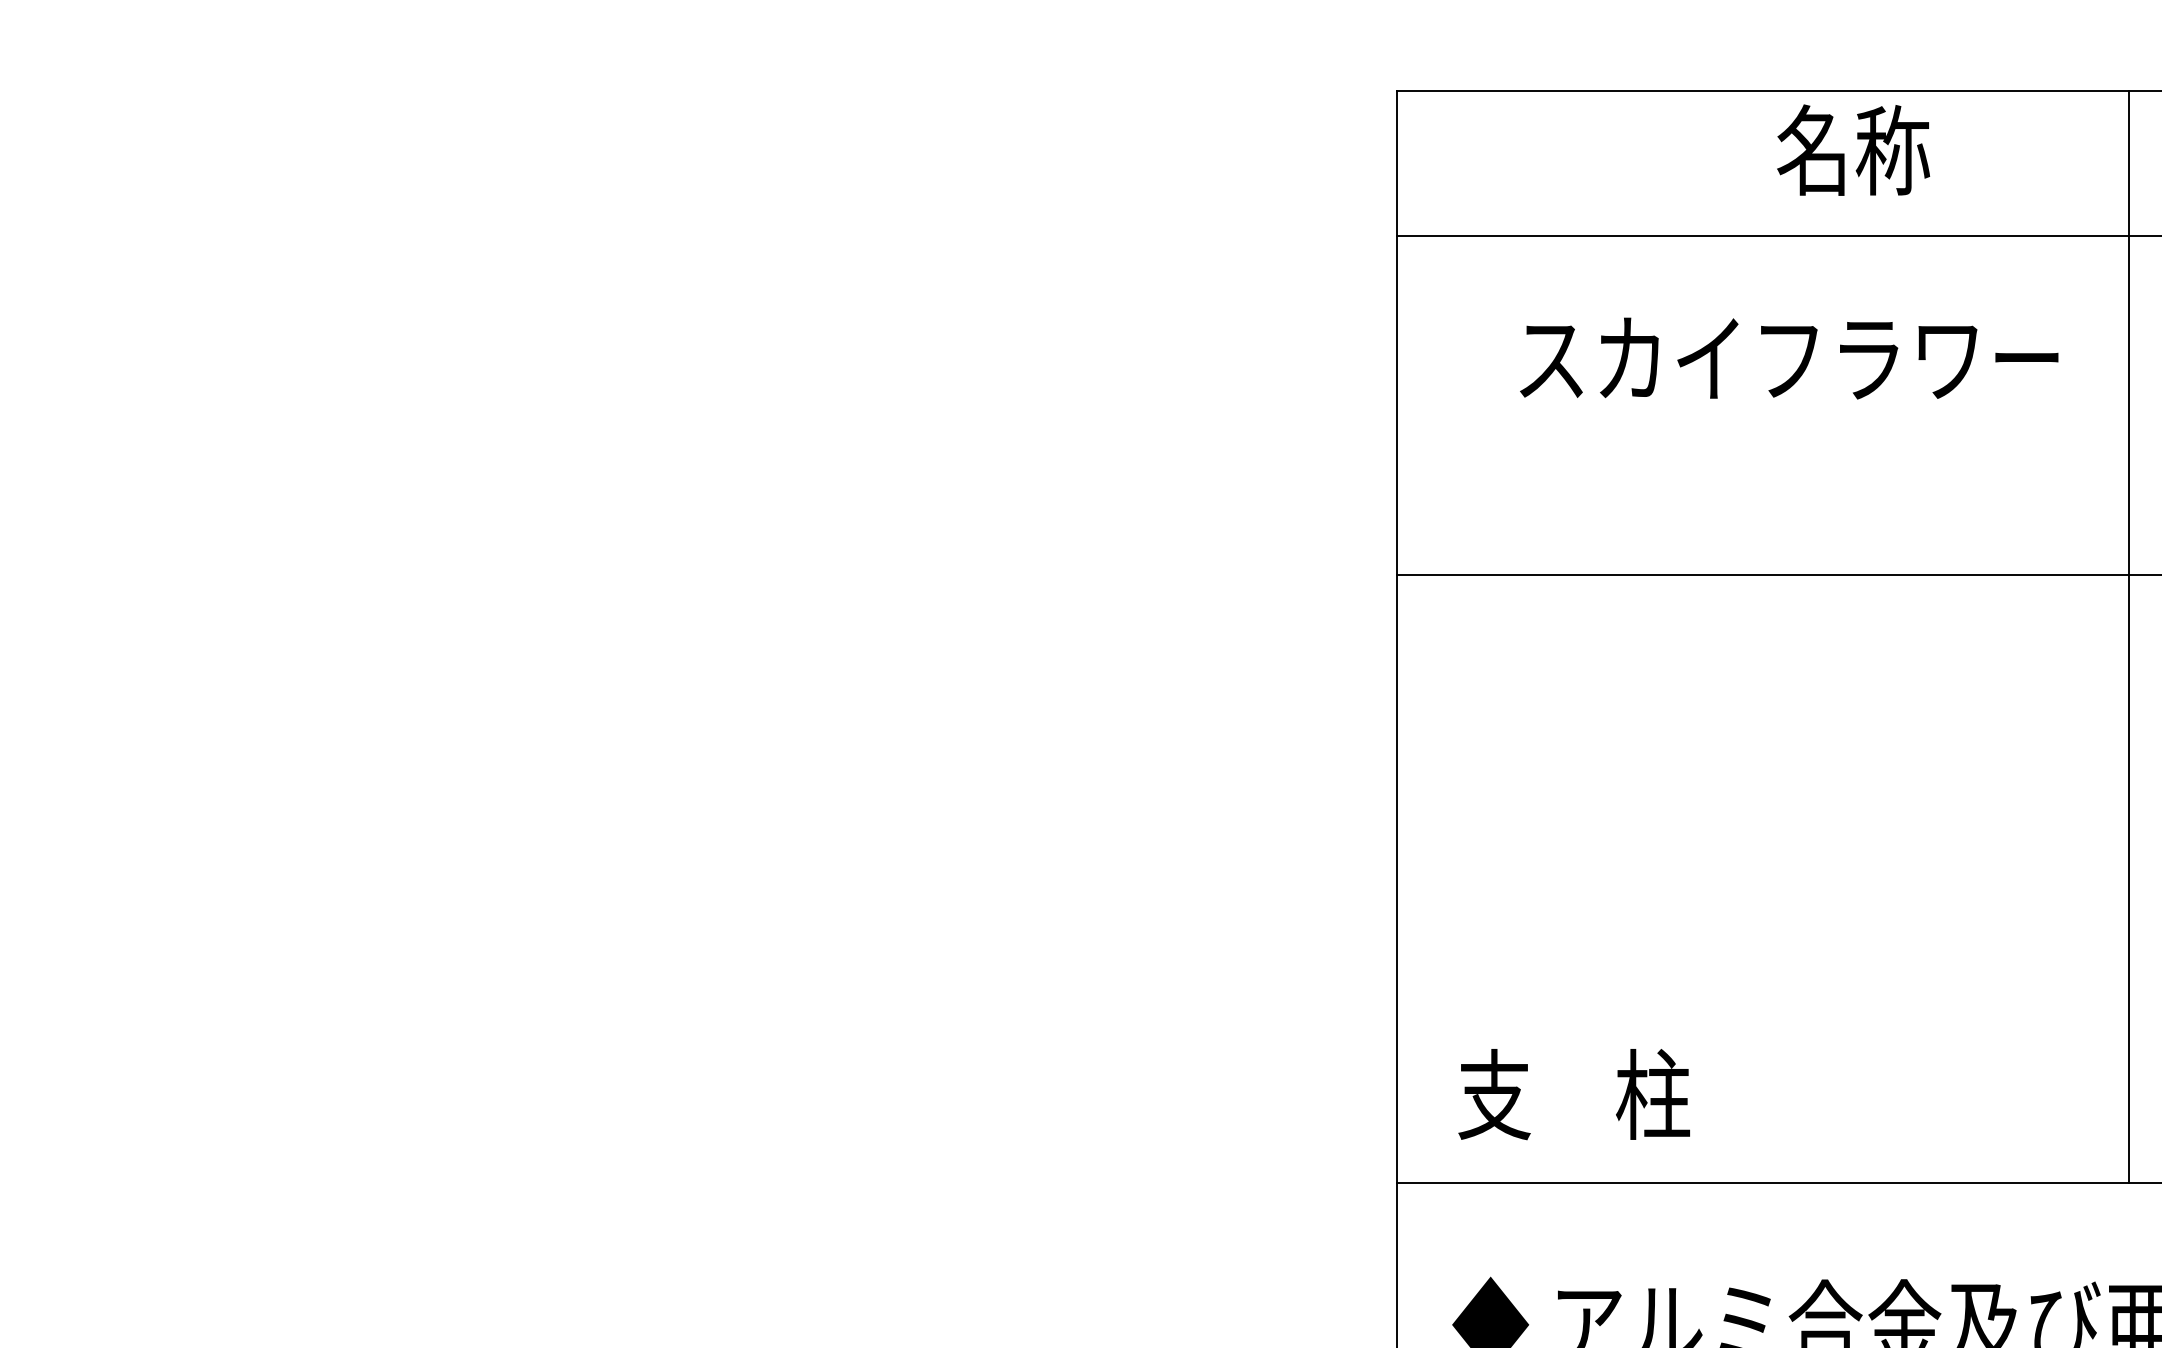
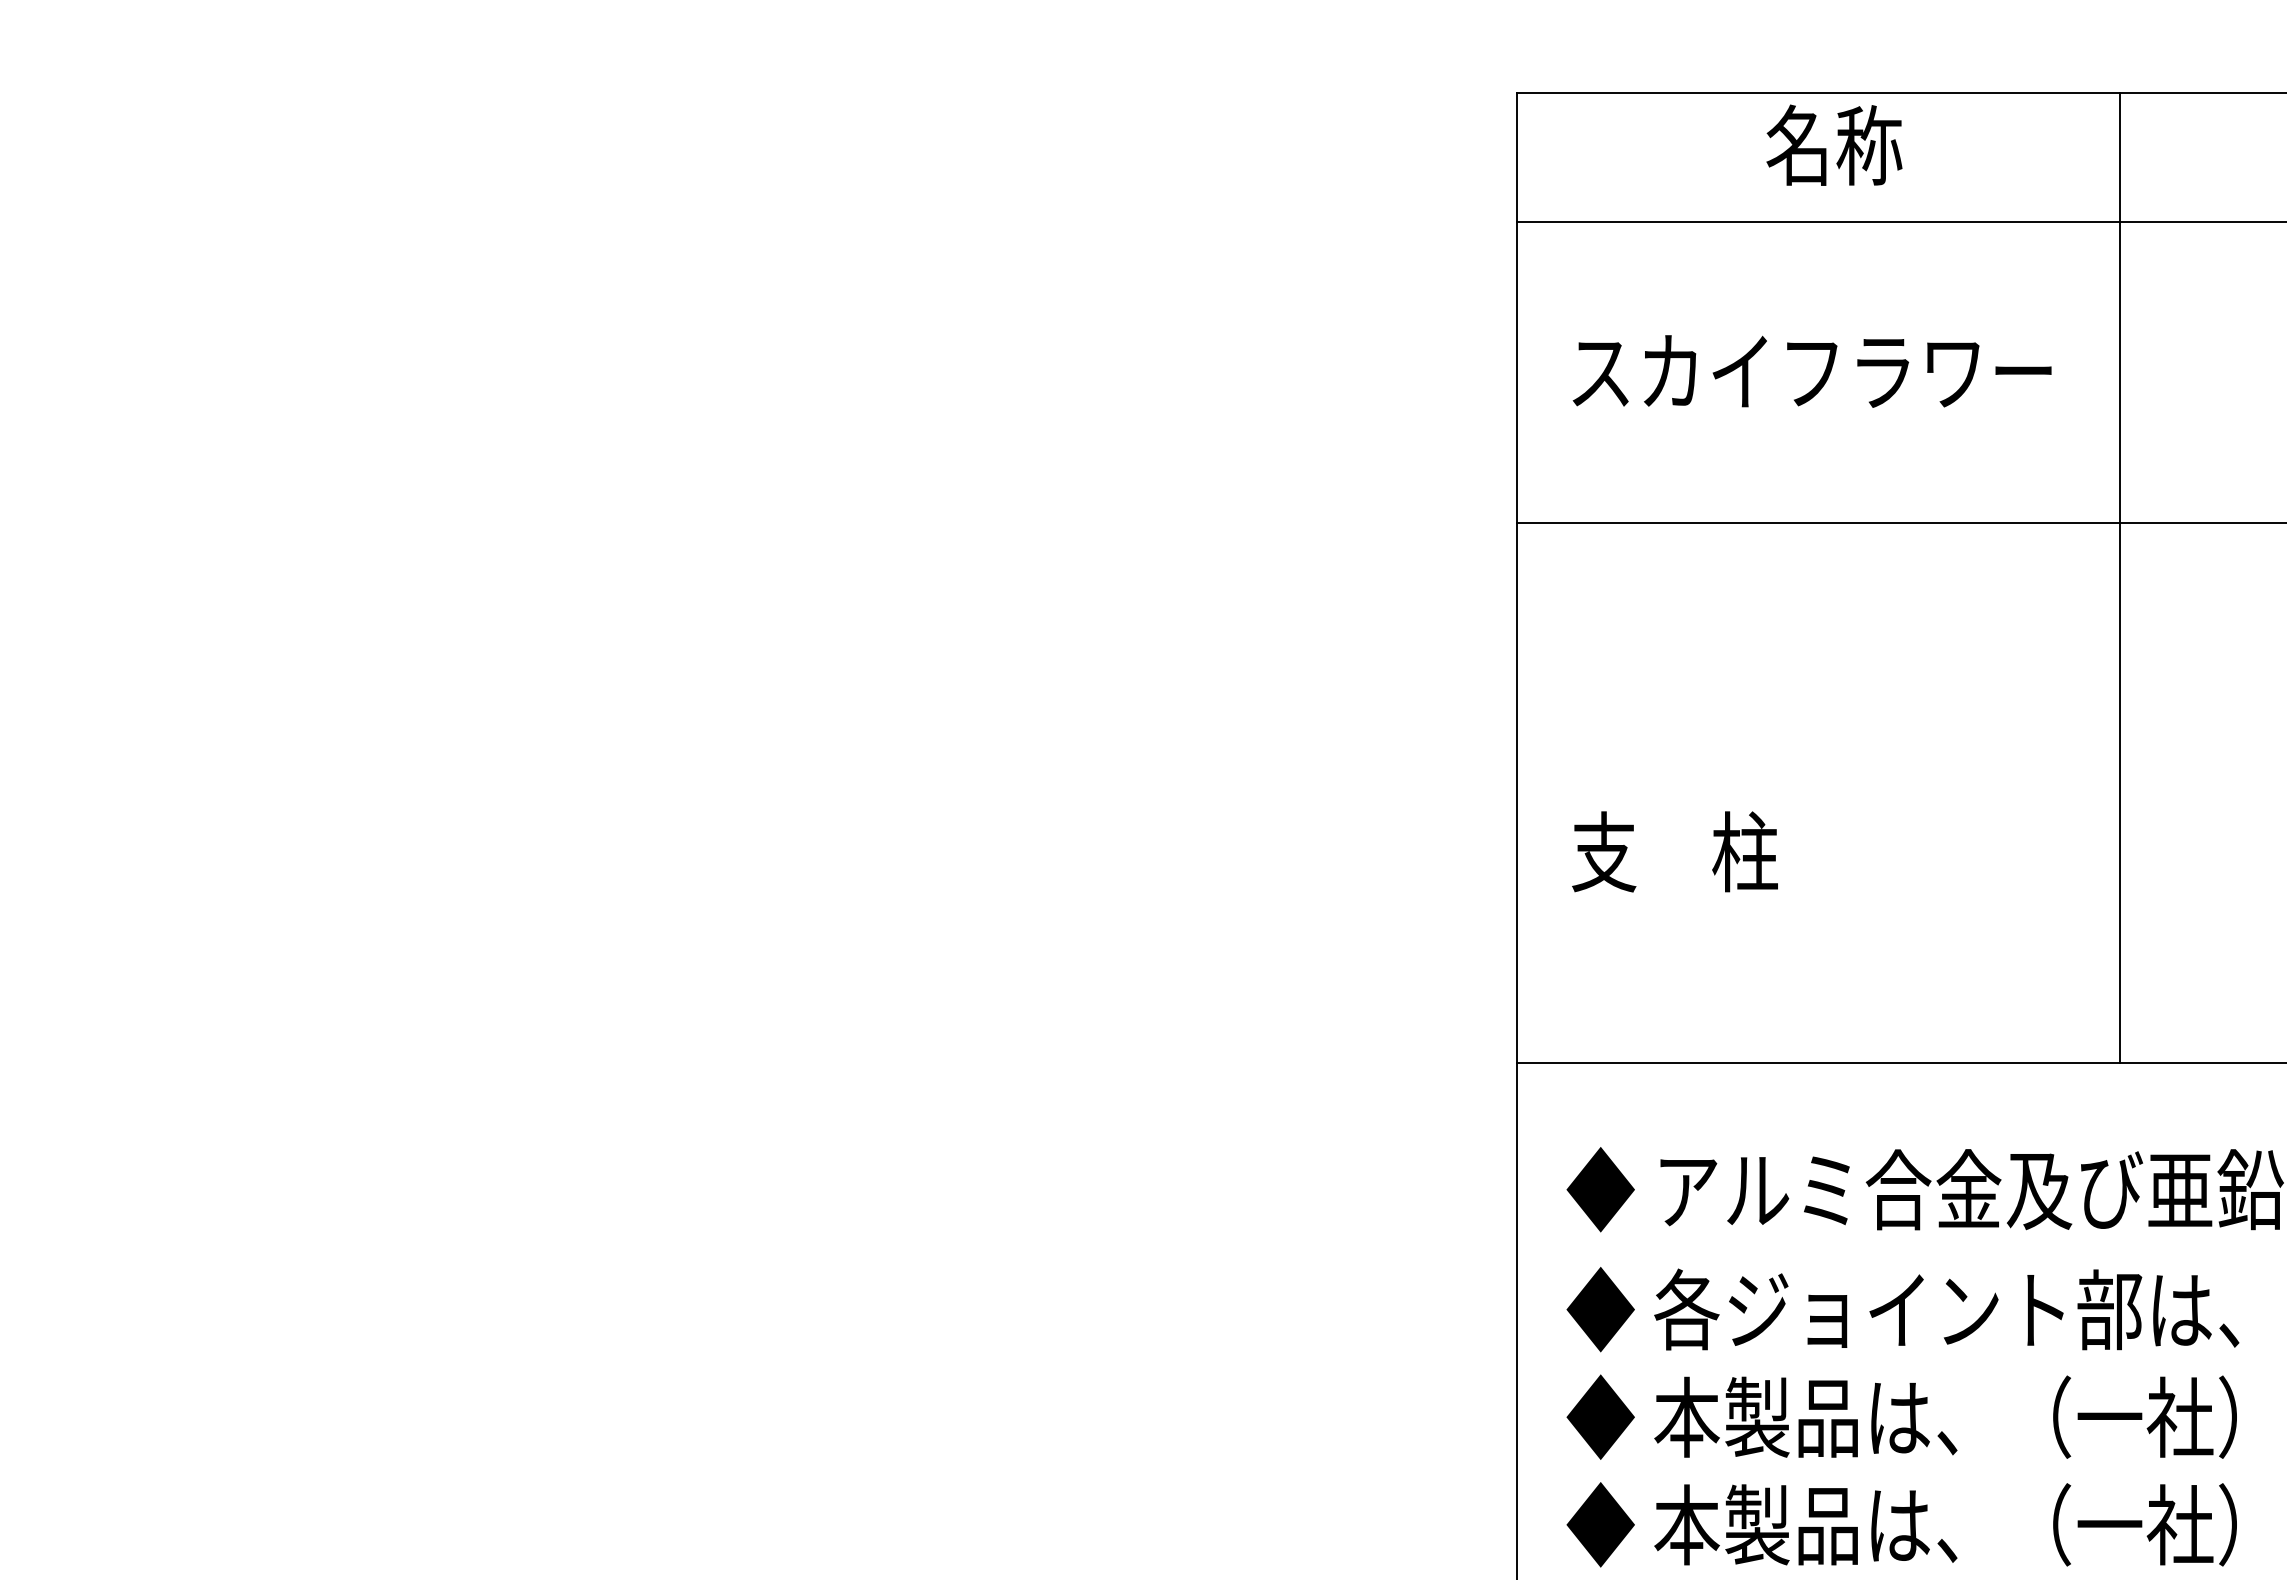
text: (1853, 149) -> (1834, 144), moved
text: (1788, 358) -> (1811, 371), moved
line: (2129, 636) -> (2120, 577), moved
text: (1573, 1094) -> (1674, 851), moved

